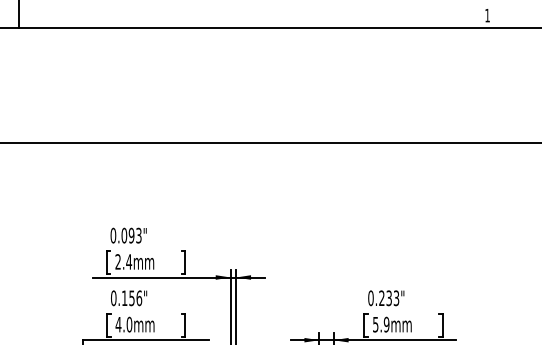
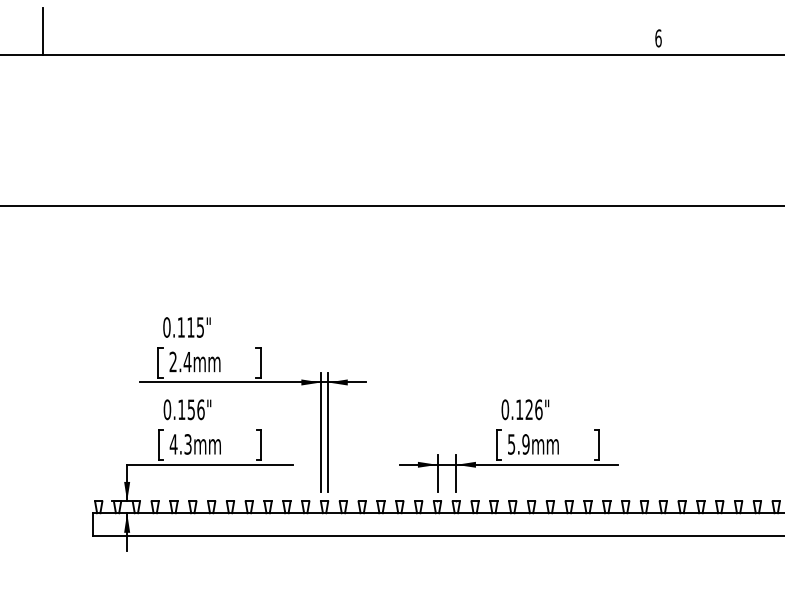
text: (487, 15) -> (658, 38), 1 -> 6
text: (131, 235) -> (190, 327), 0.093" -> 0.115"
text: (389, 298) -> (529, 409), 0.233" -> 0.126"
text: (129, 324) -> (187, 444), 4.0mm -> 4.3mm

